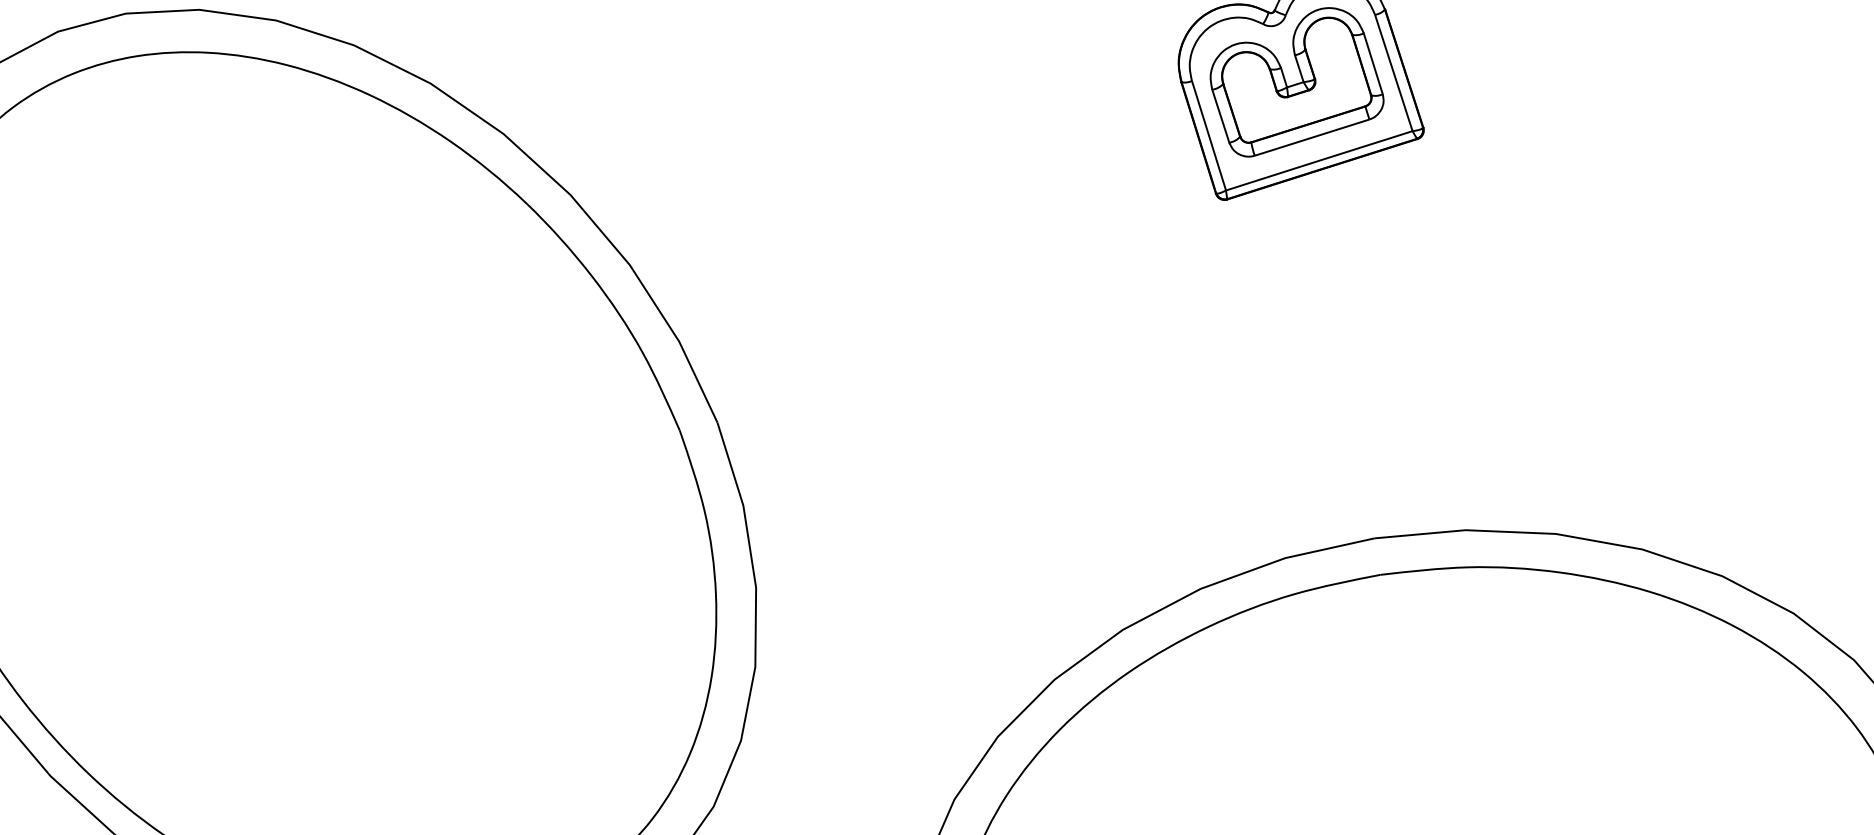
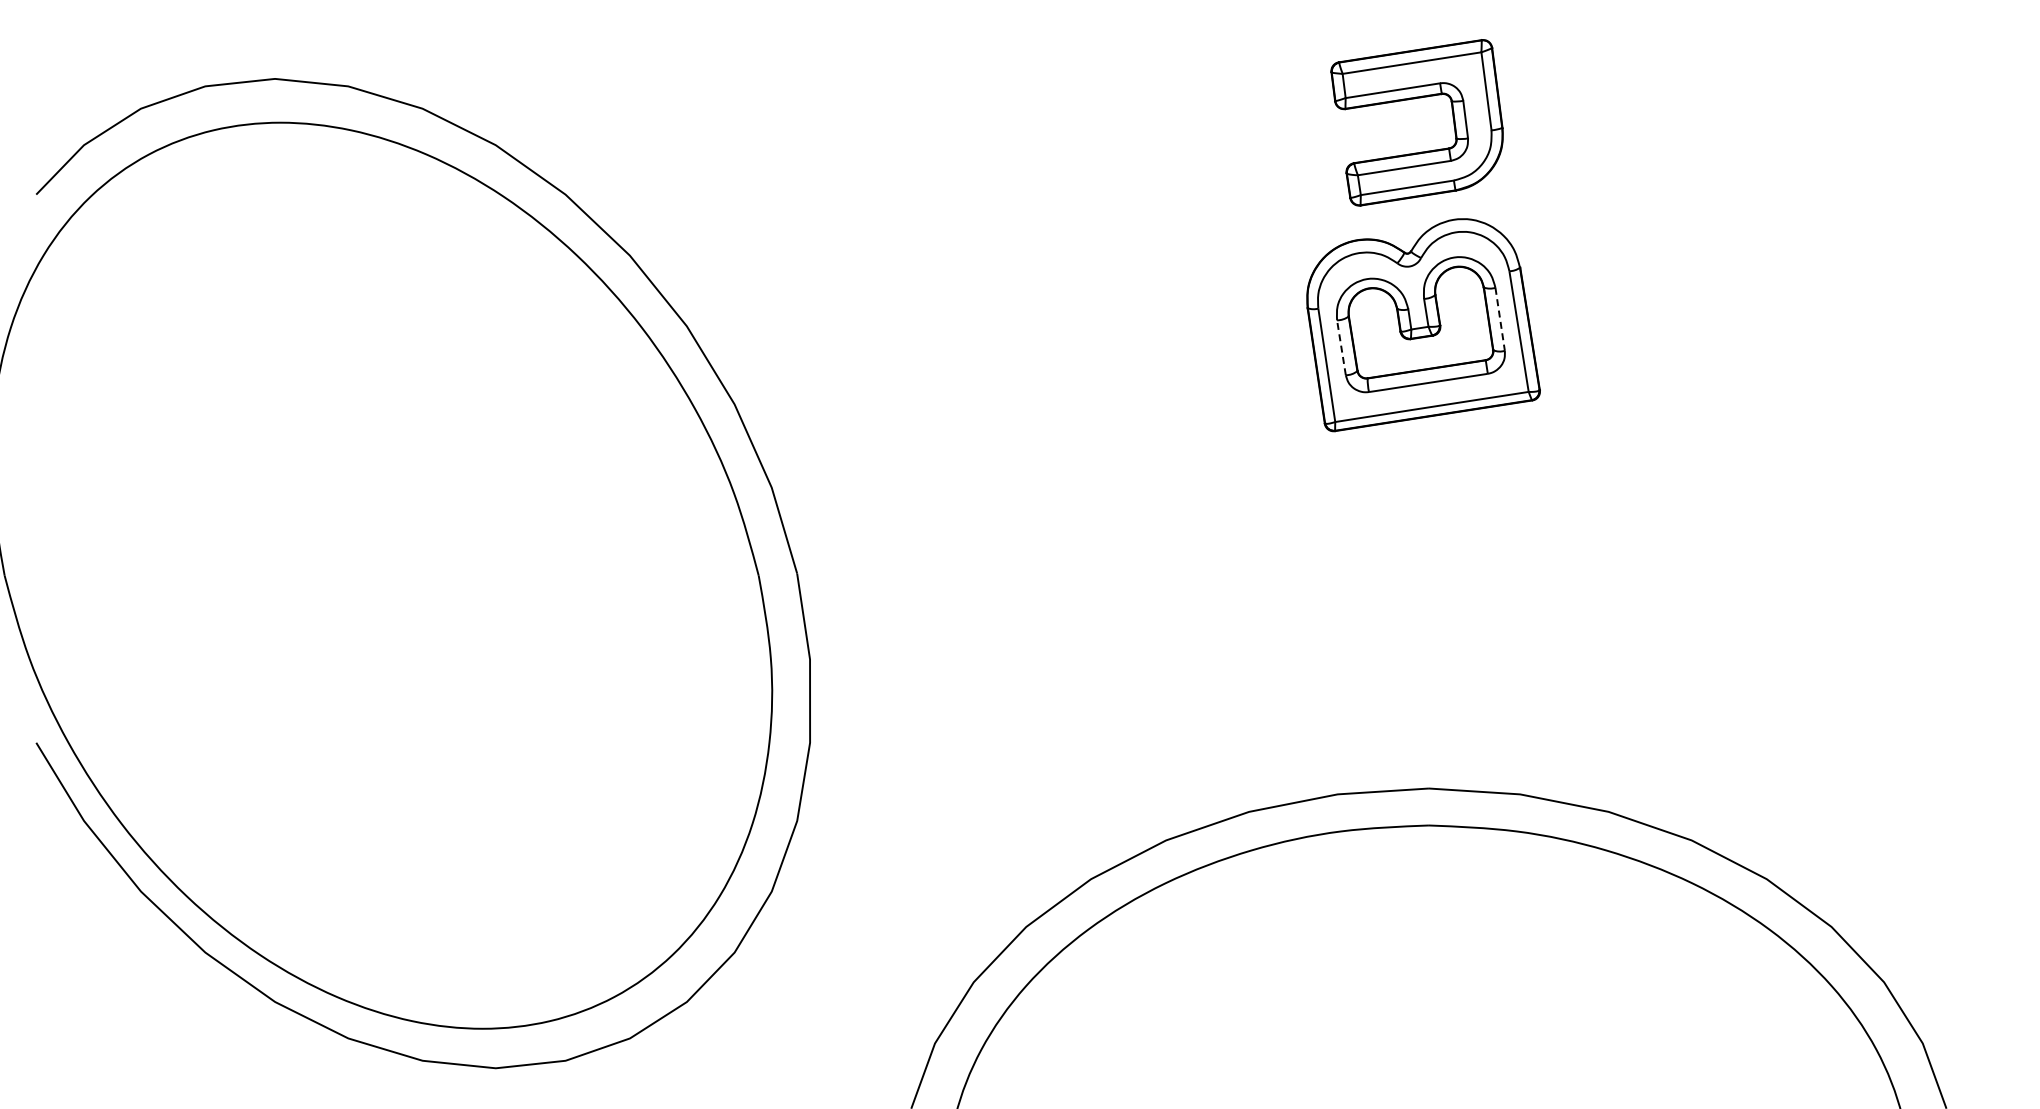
line: (1373, 63) -> (1500, 319), solid -> dashed
line: (1220, 115) -> (1341, 347), solid -> dashed

